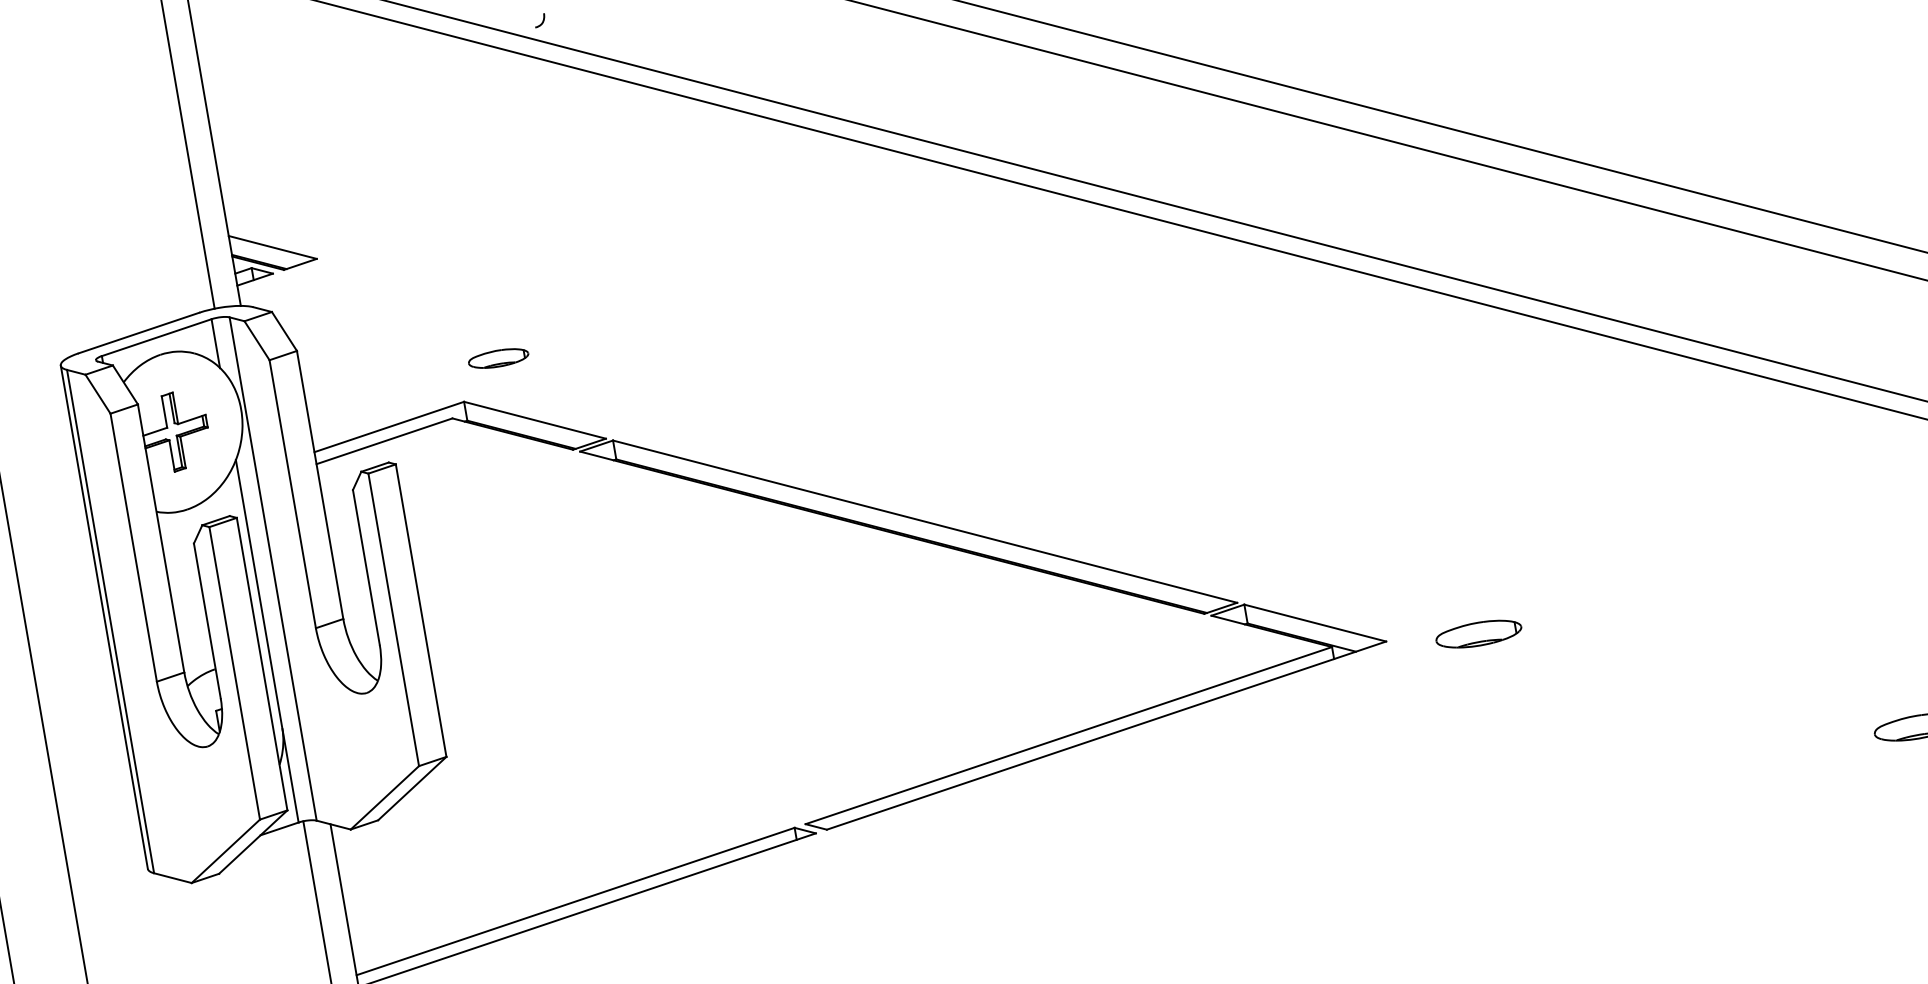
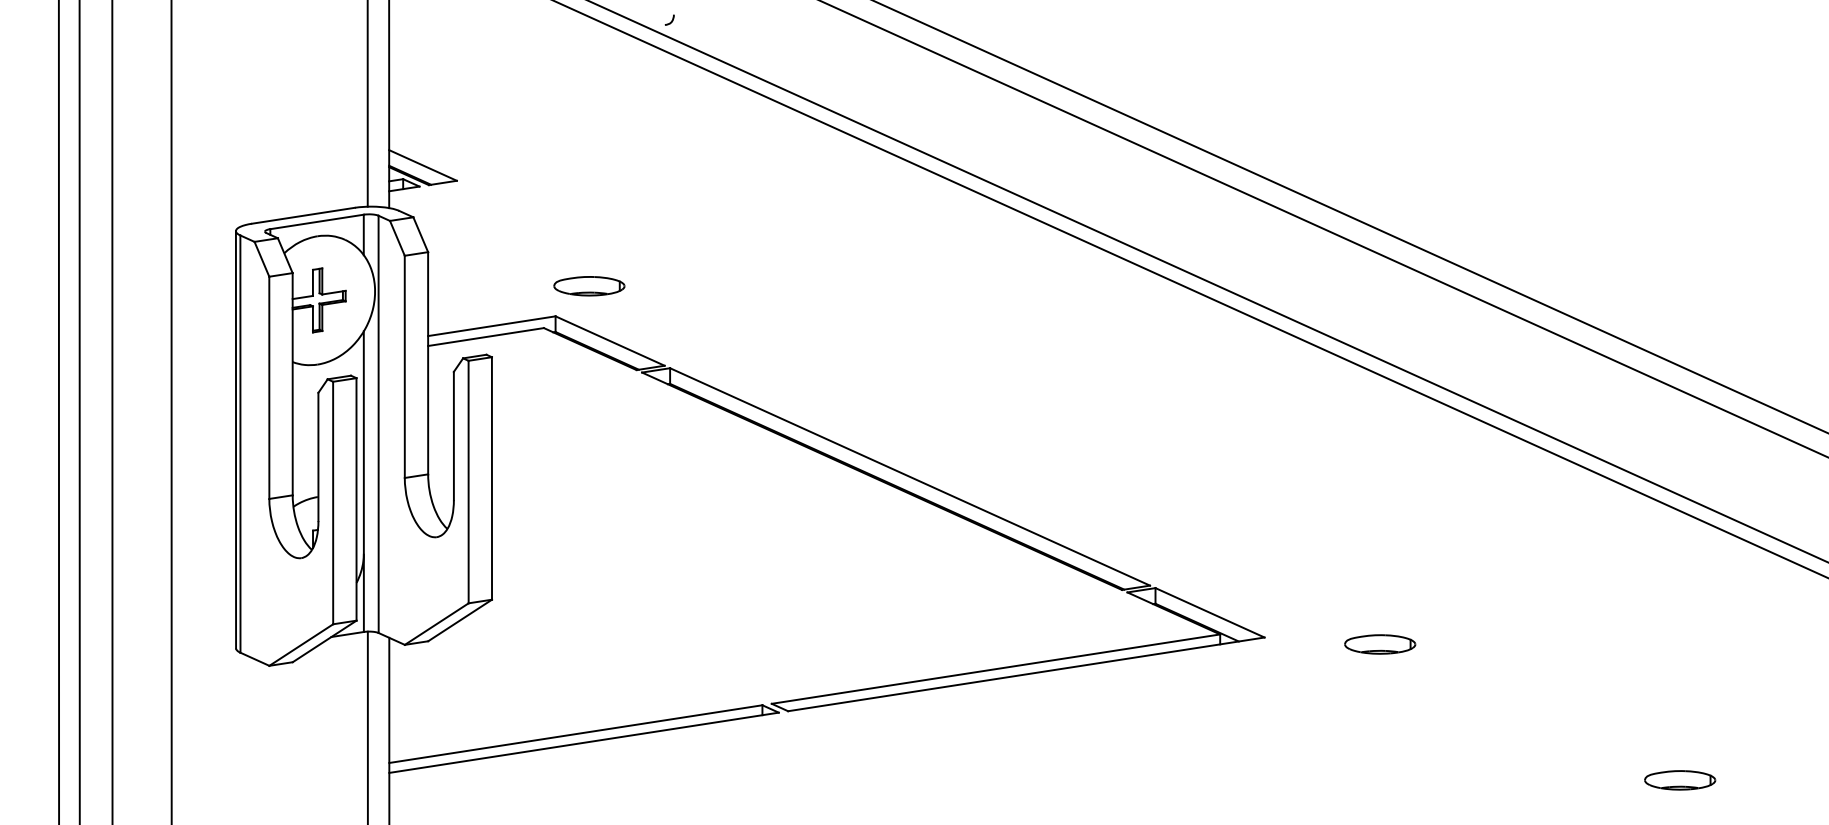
part: (498, 358) -> (589, 286), size x1.43
part: (1479, 634) -> (1380, 644), moved

